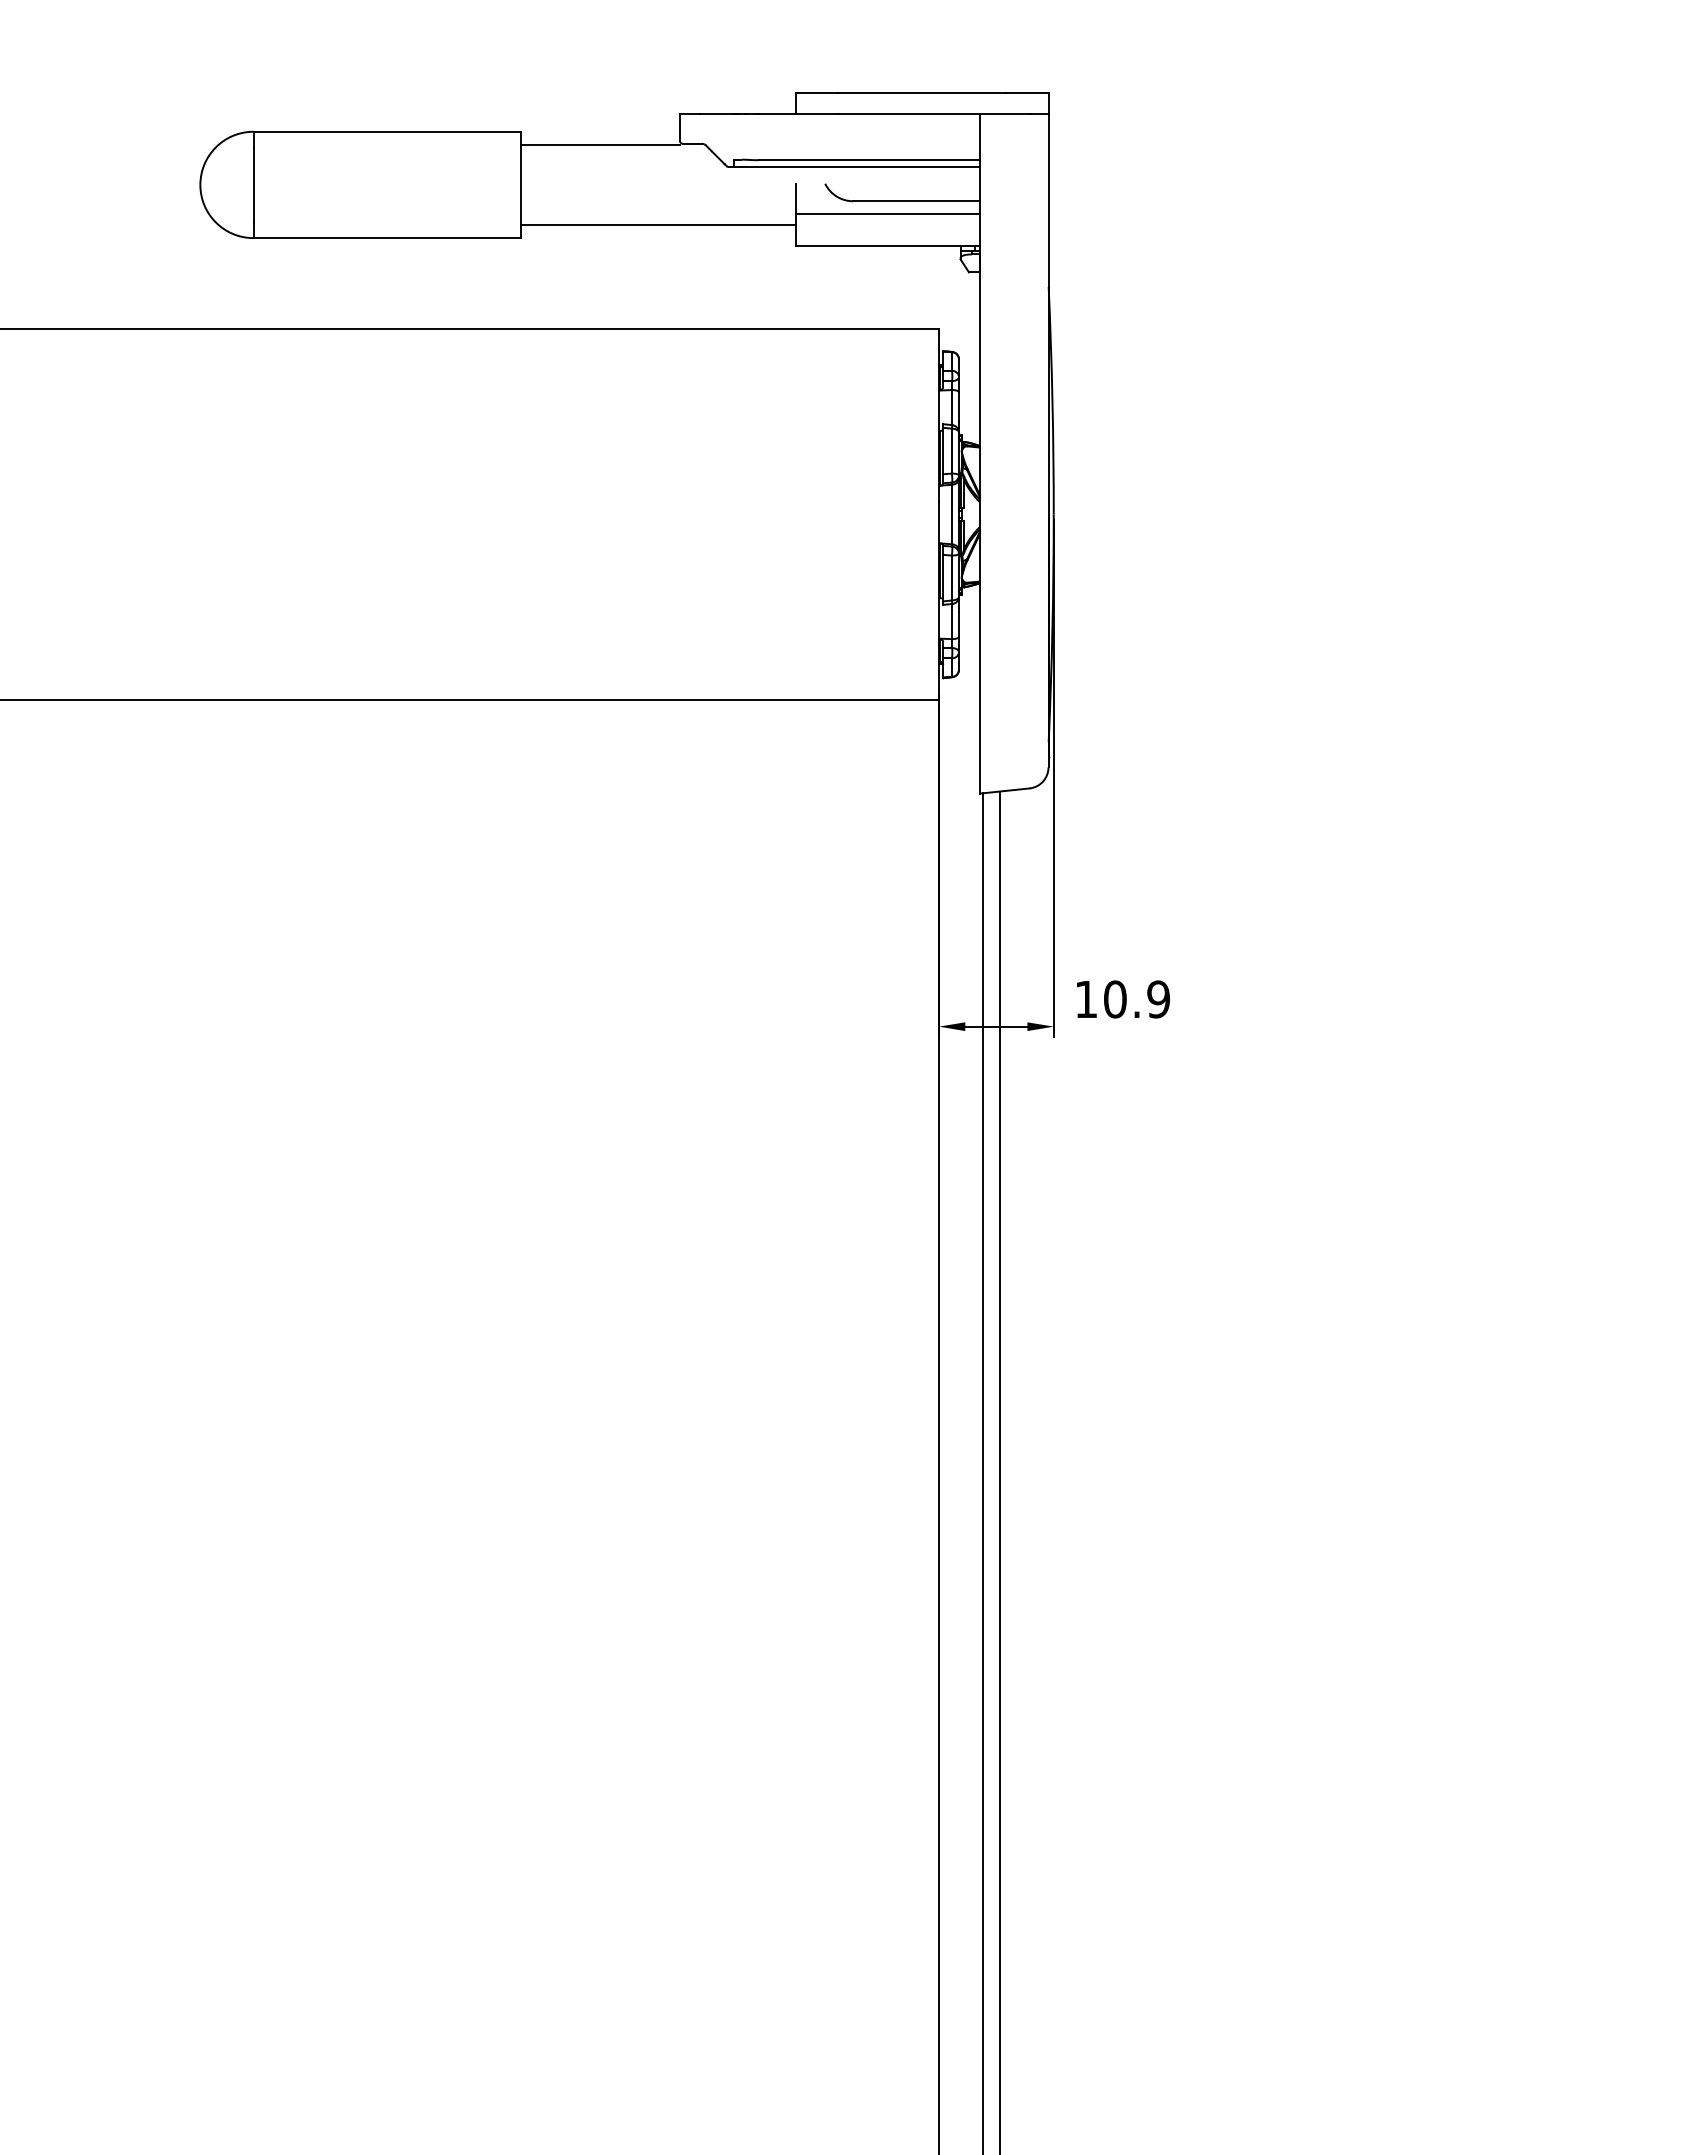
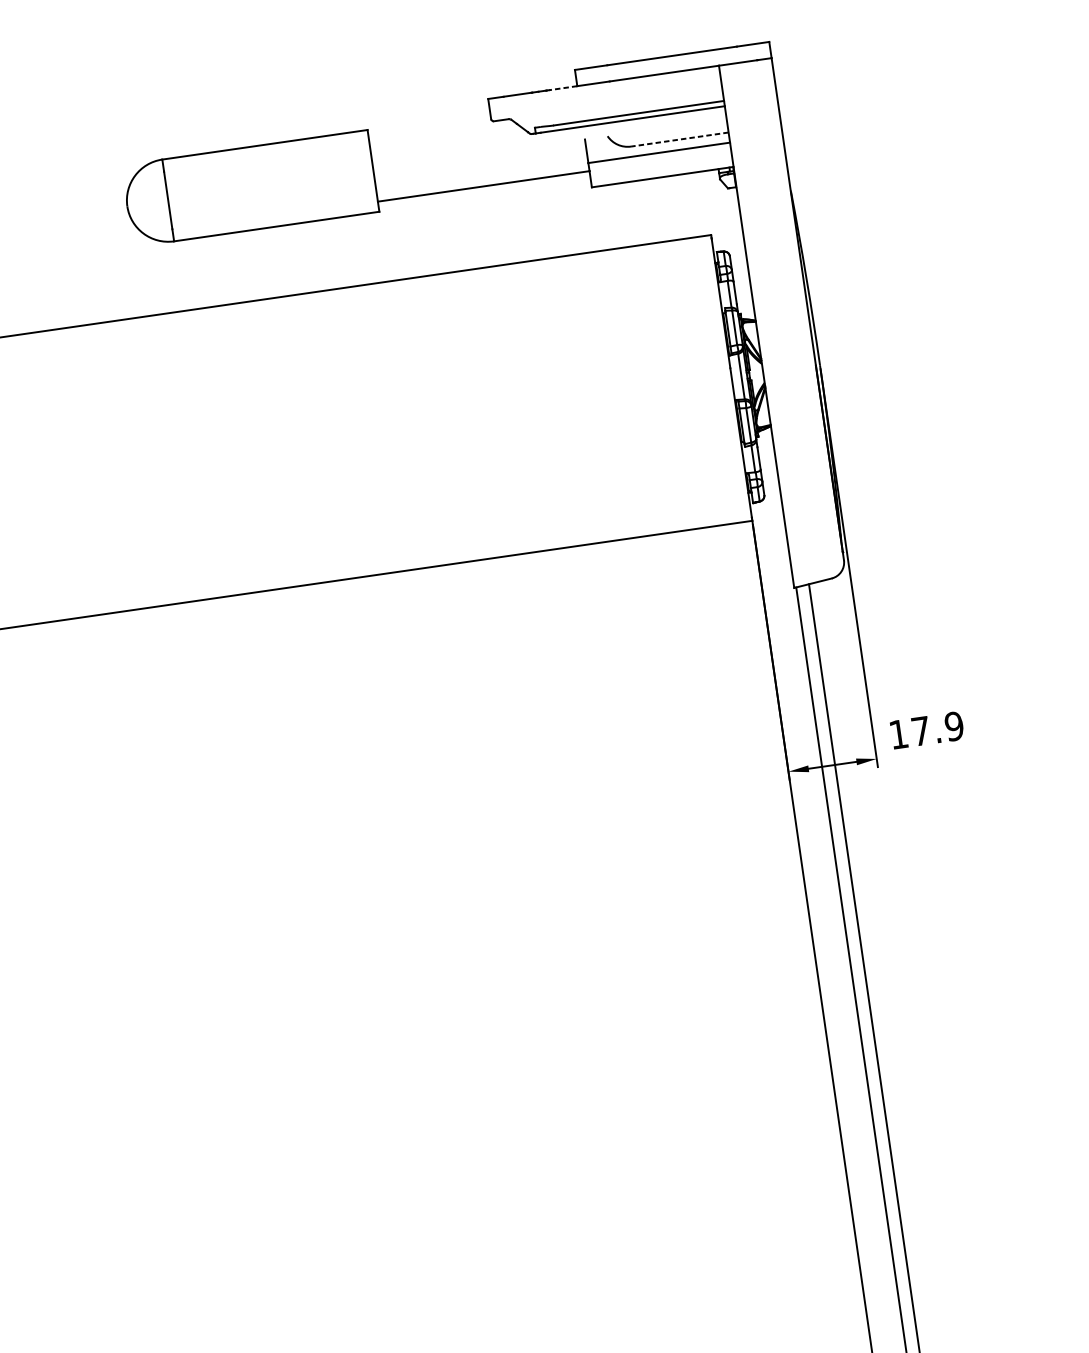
line: (776, 114) -> (562, 88), solid -> dashed
line: (599, 144) -> (429, 131), removed
line: (916, 201) -> (679, 139), solid -> dashed
text: (1115, 999) -> (921, 731), 10.9 -> 17.9

